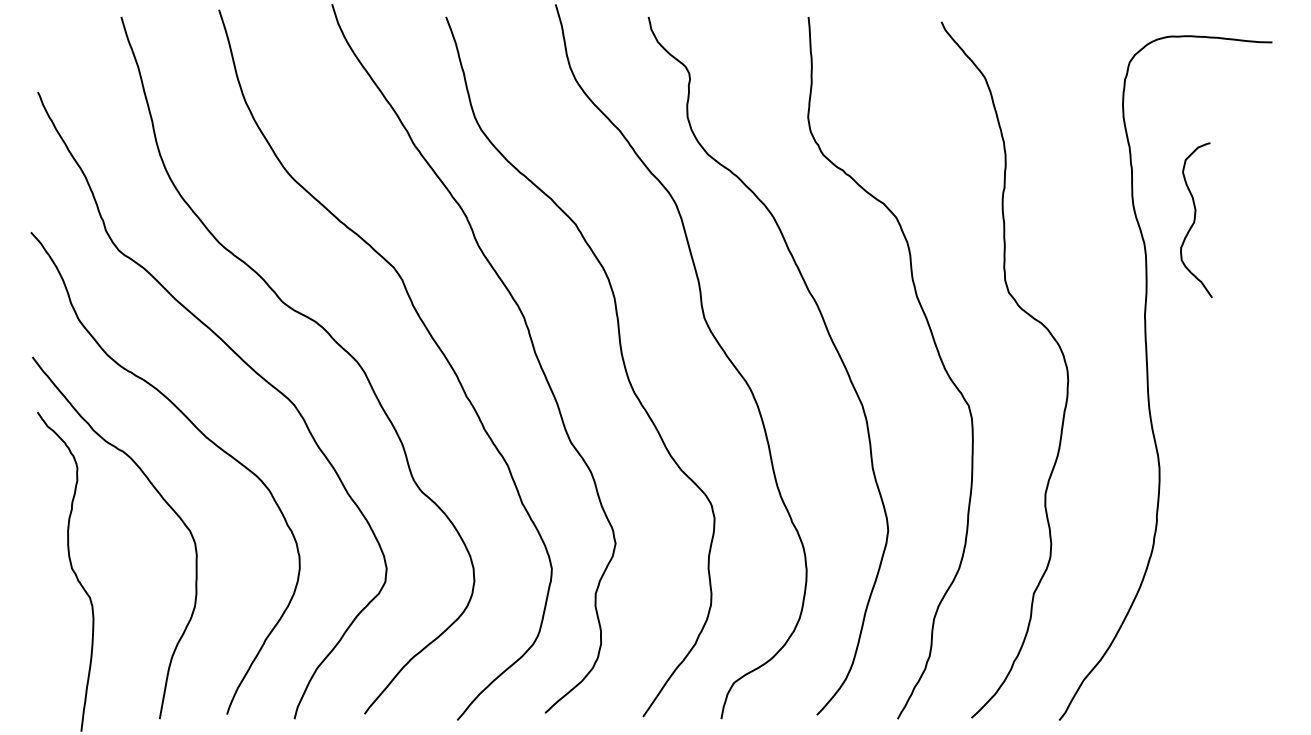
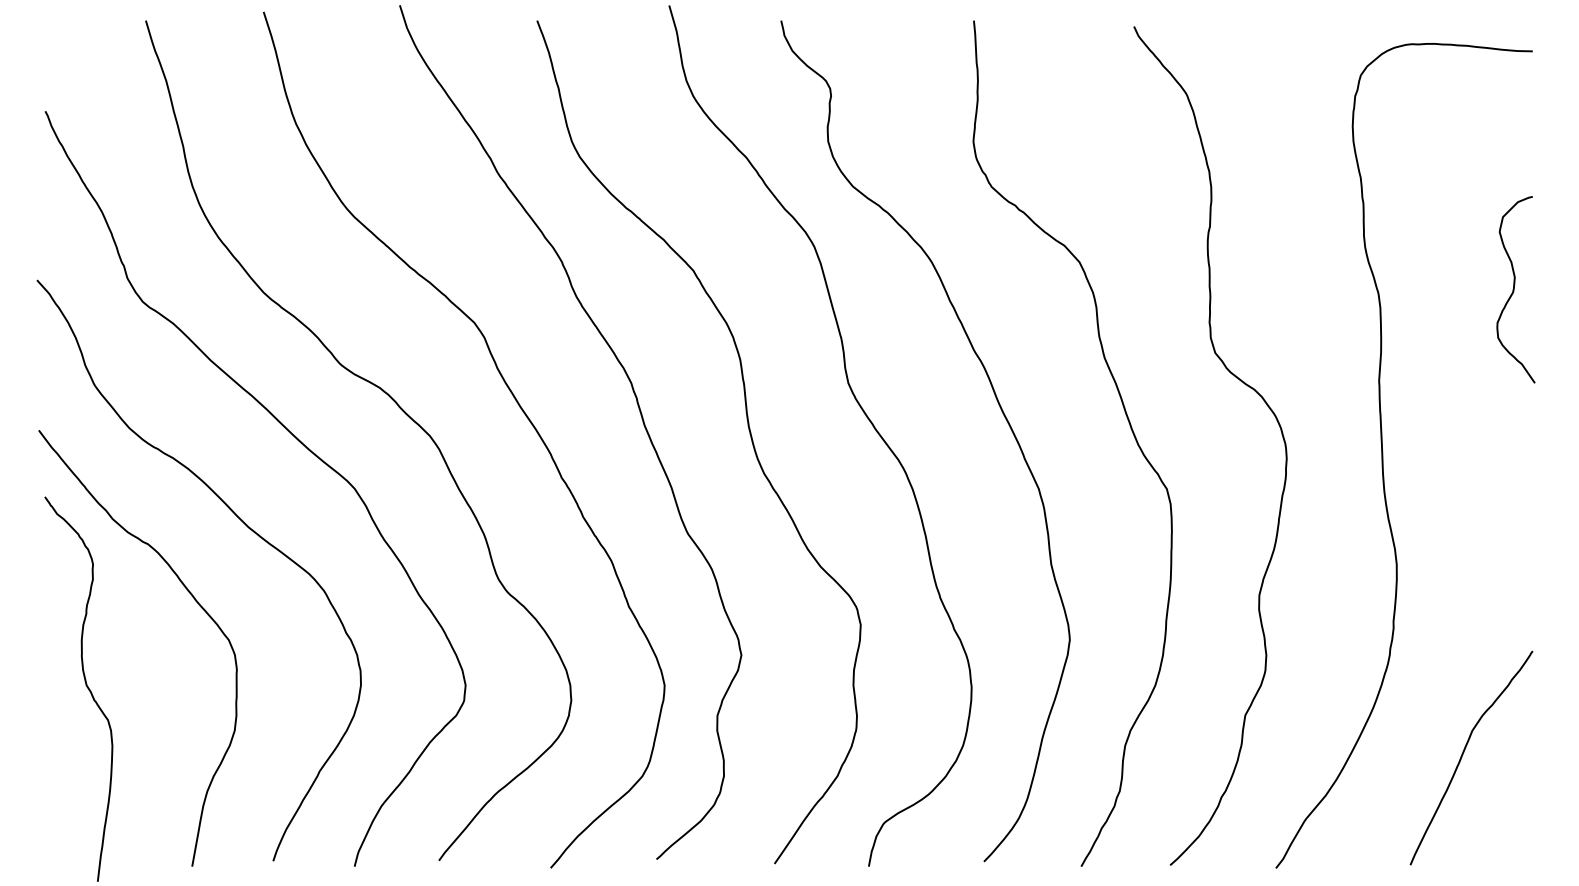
curve: (1195, 220) -> (1514, 289), moved
curve: (1214, 628) -> (1462, 757), added

